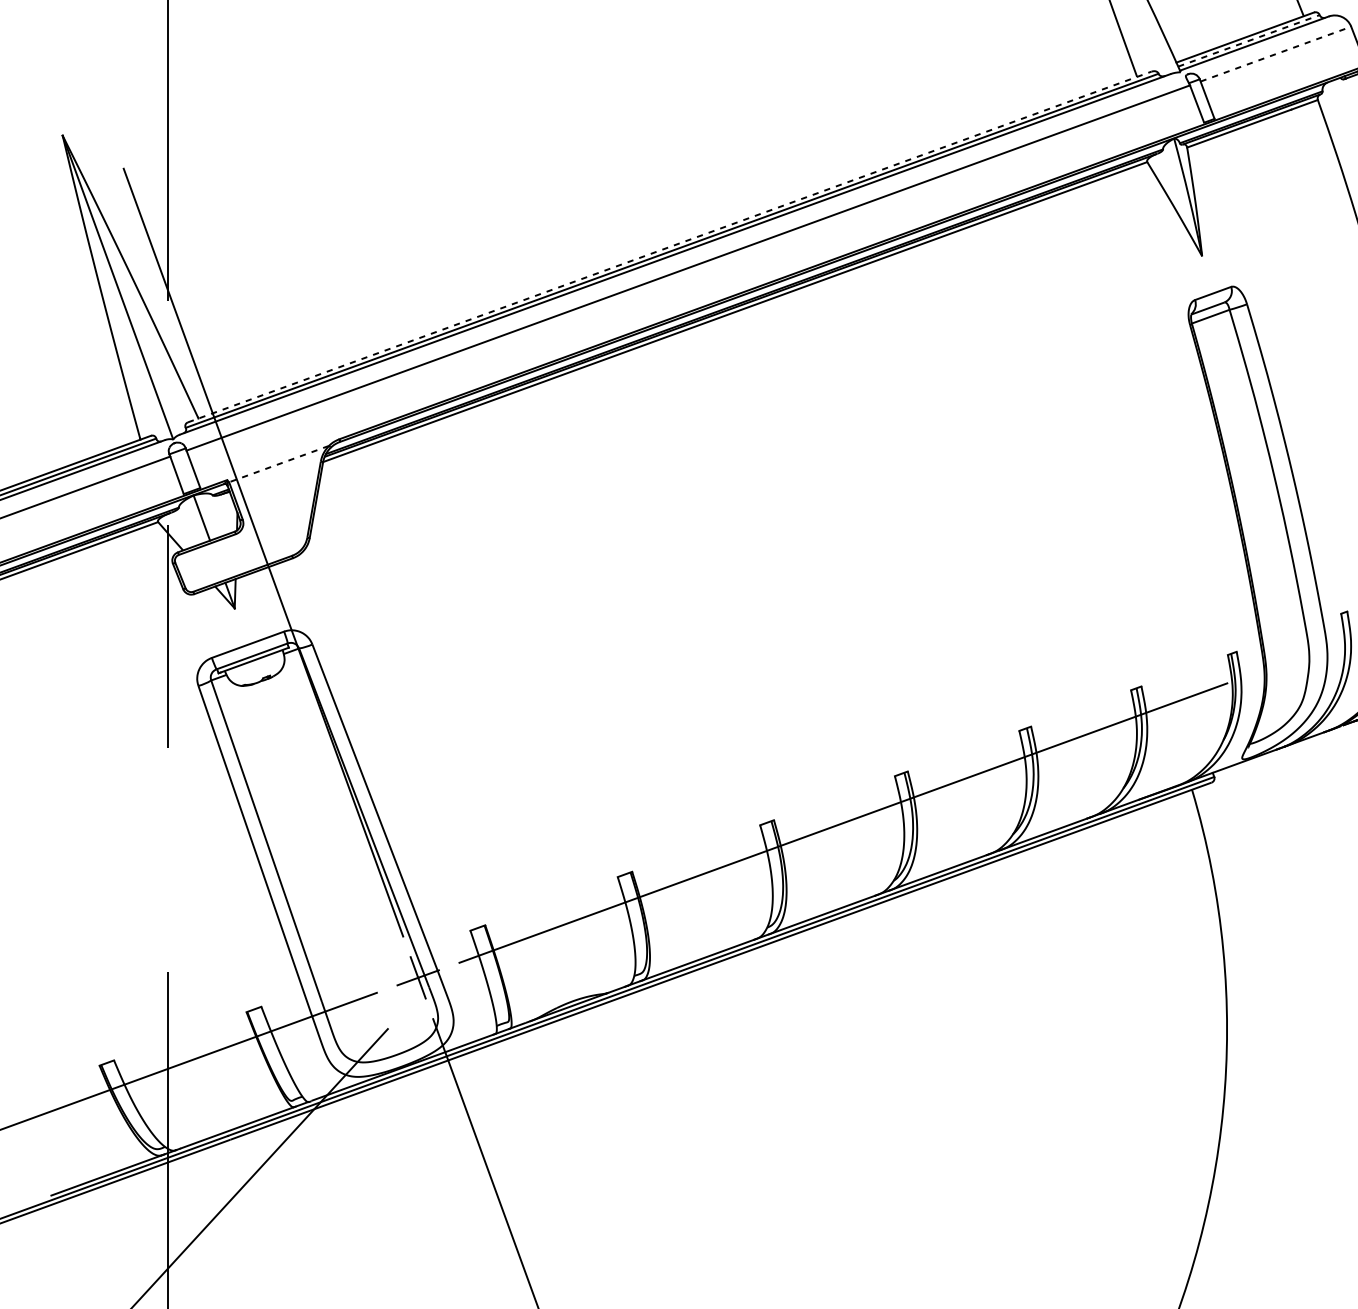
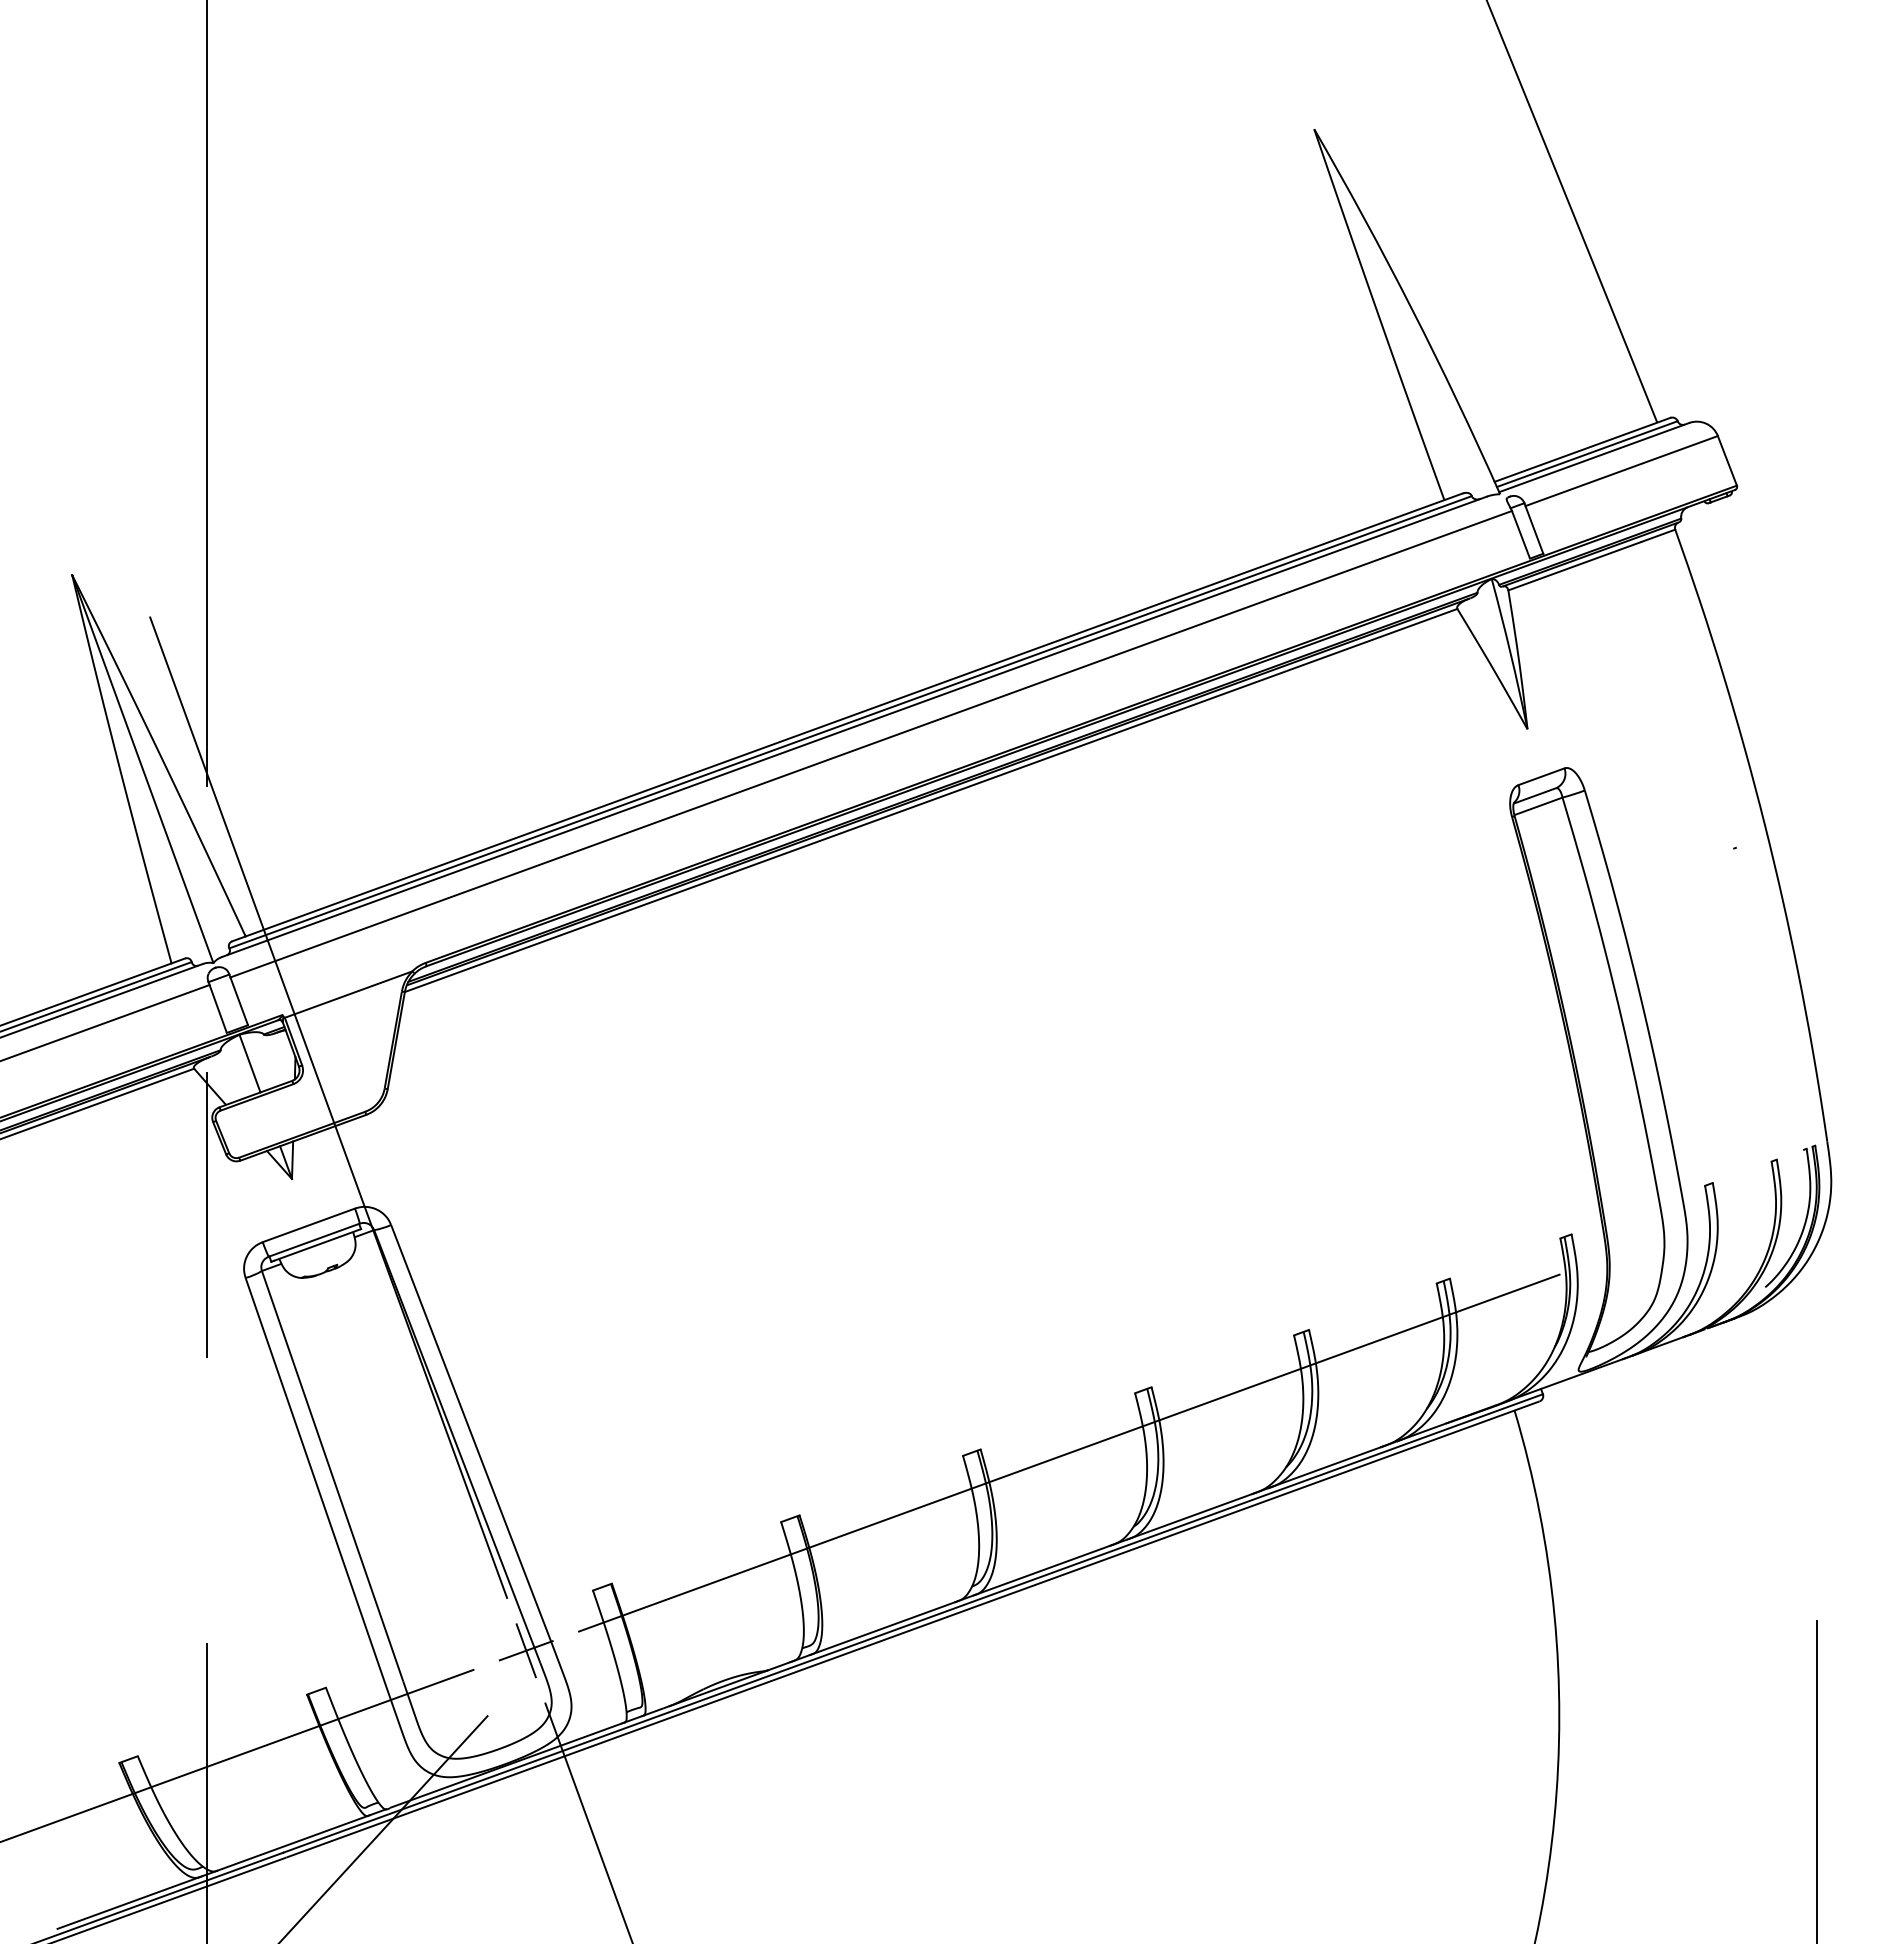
line: (1249, 40) -> (1587, 453), dashed -> solid
line: (1276, 53) -> (1622, 470), dashed -> solid
line: (669, 247) -> (847, 717), dashed -> solid
line: (279, 463) -> (348, 994), dashed -> solid

